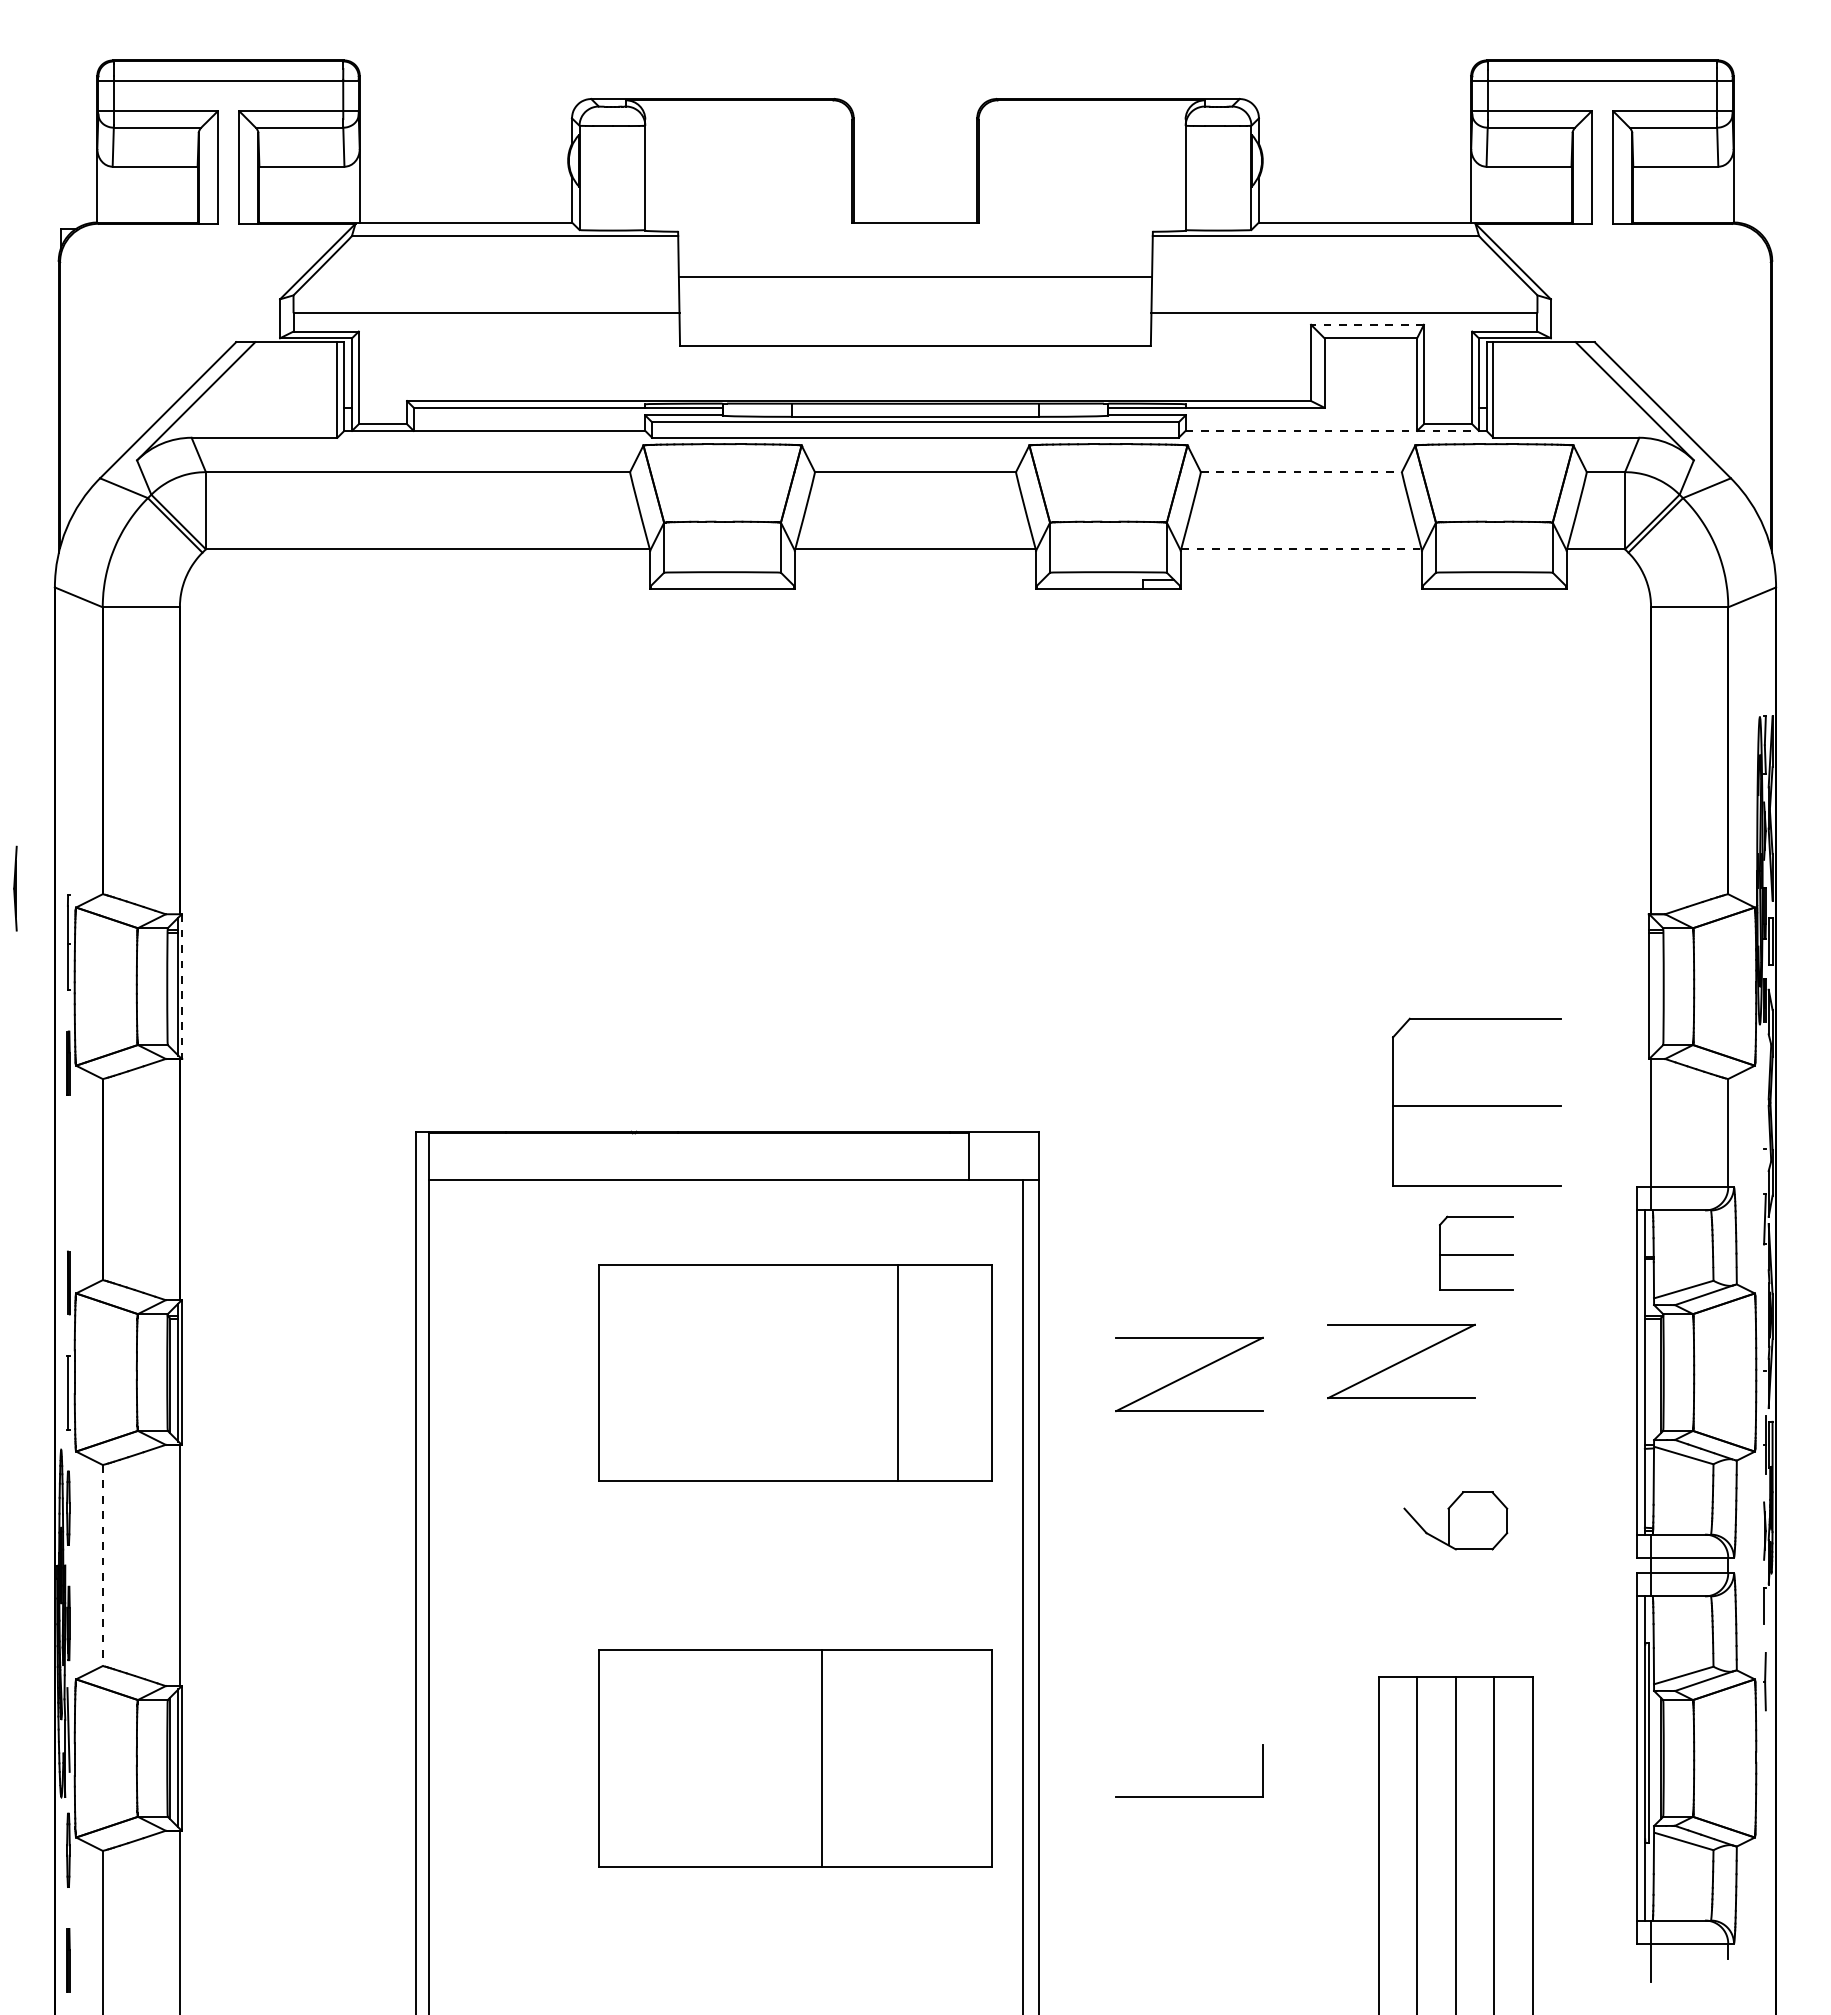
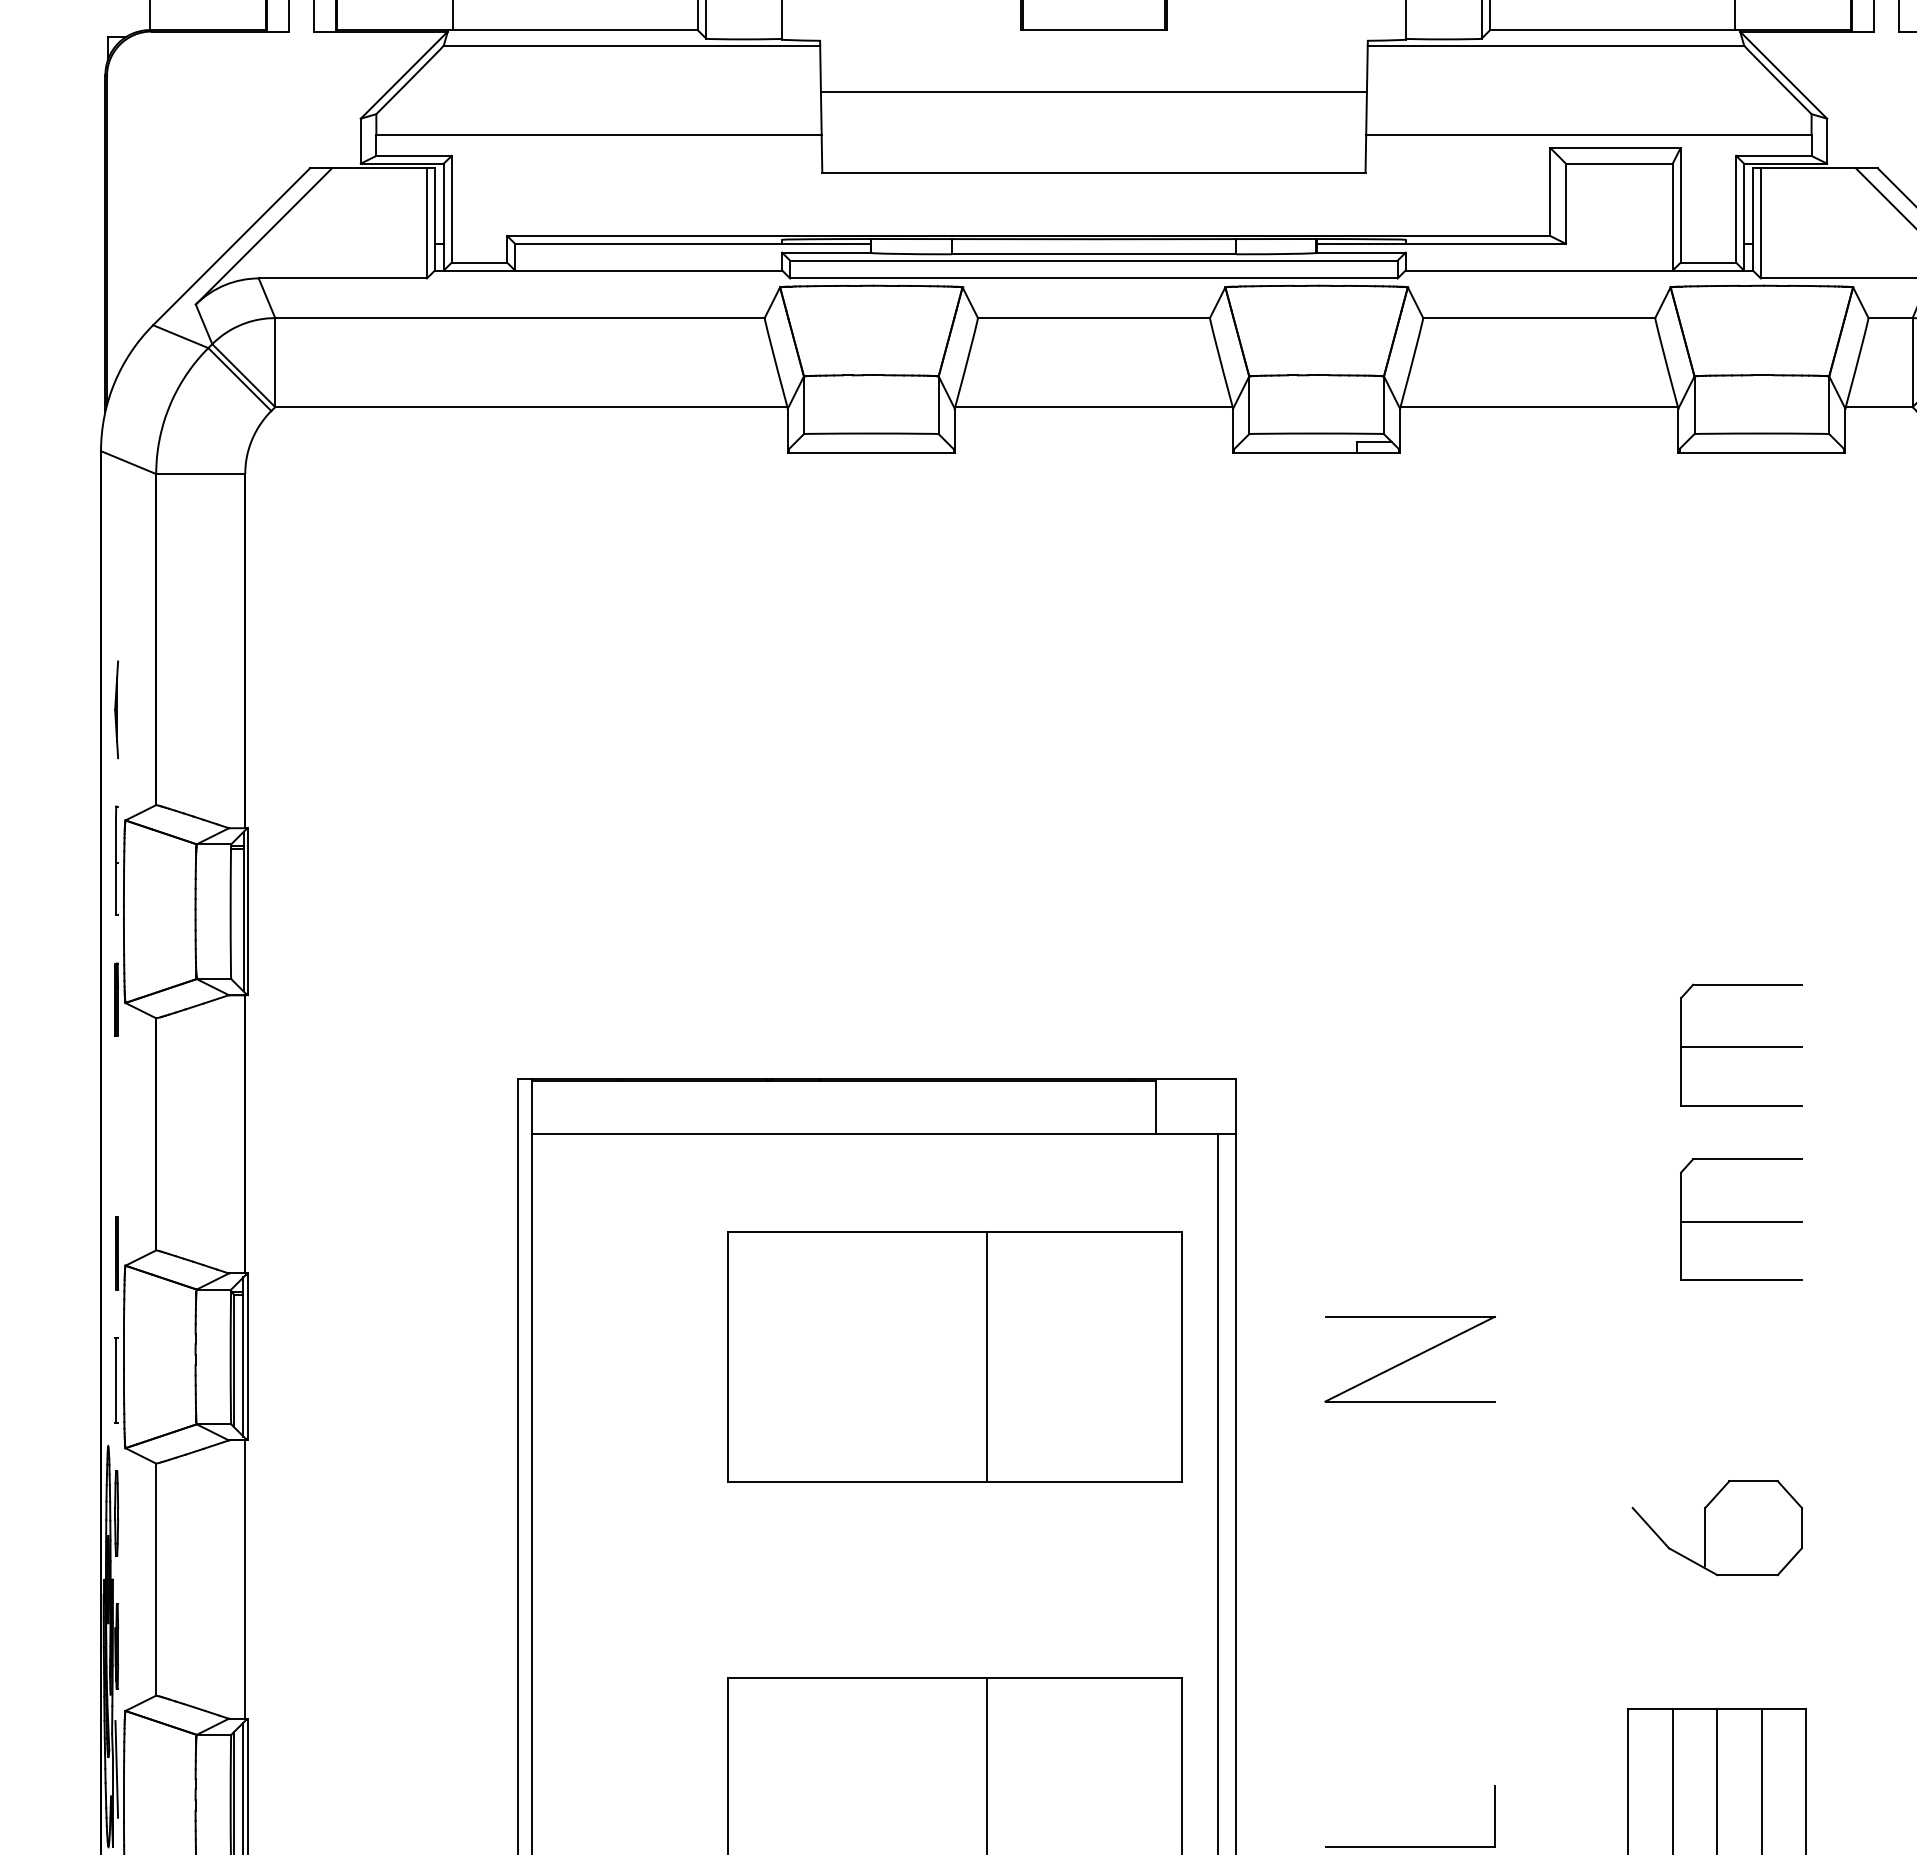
line: (1367, 324) -> (1615, 147), dashed -> solid
line: (1336, 430) -> (1579, 270), dashed -> solid
line: (1301, 472) -> (1539, 318), dashed -> solid
line: (1301, 549) -> (1539, 407), dashed -> solid
line: (15, 888) -> (116, 709), moved
line: (182, 987) -> (248, 912), dashed -> solid
part: (1476, 1101) -> (1741, 1044), size x0.62
part: (1476, 1253) -> (1741, 1219), size x1.43
part: (1401, 1361) -> (1654, 1344), removed
line: (898, 1372) -> (986, 1356), moved
part: (1455, 1520) -> (1717, 1527), size x1.43
line: (102, 1565) -> (155, 1579), dashed -> solid

